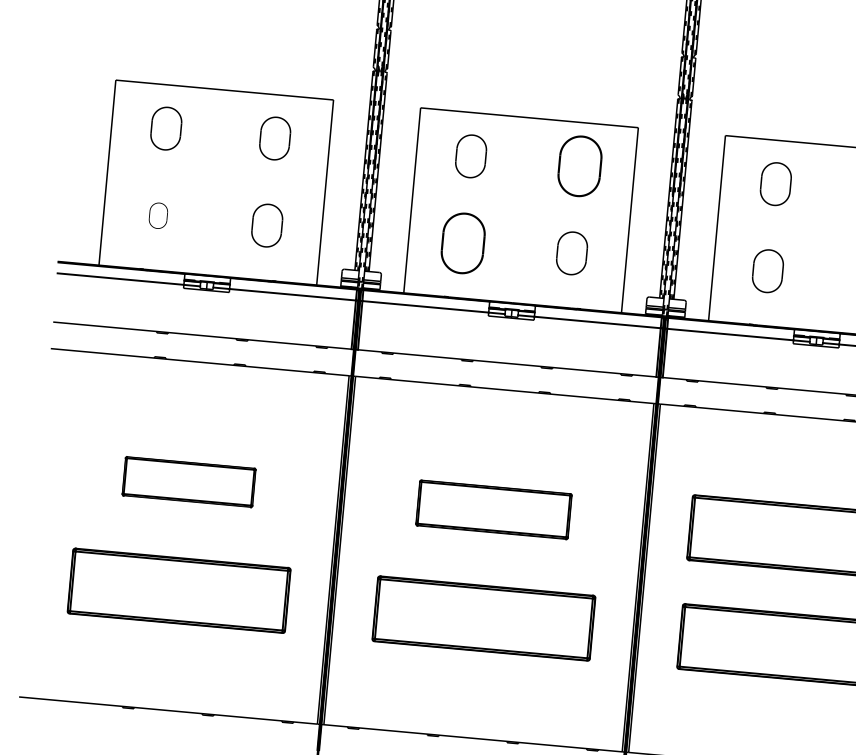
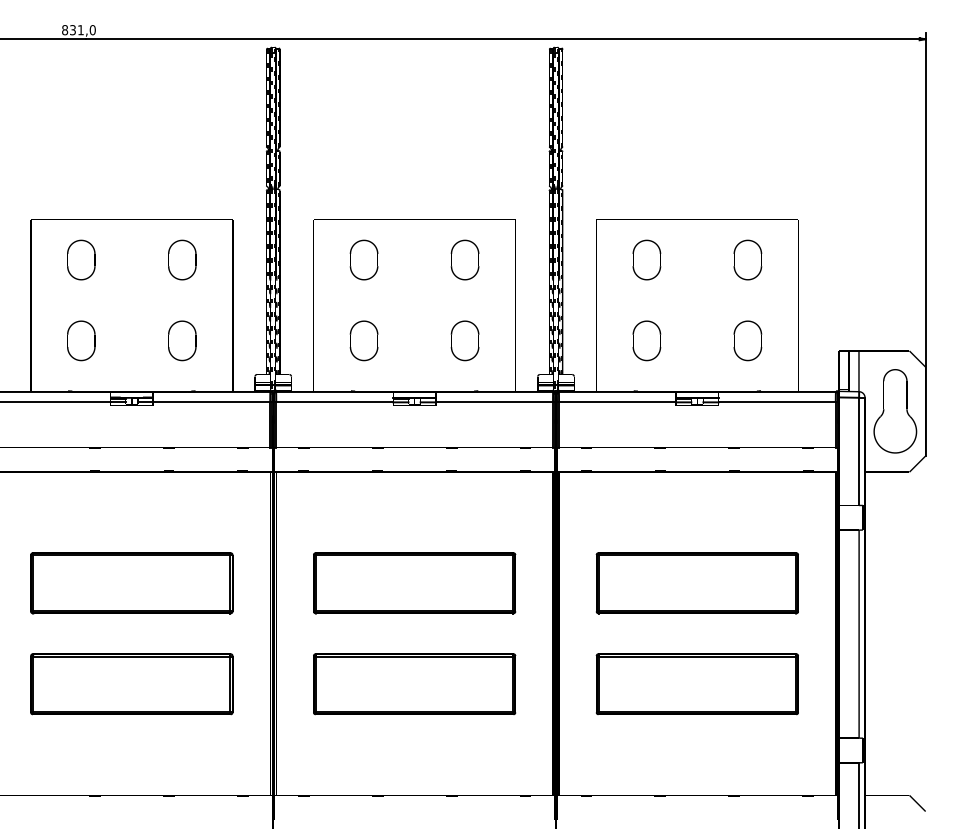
part: (579, 165) -> (464, 259), size x0.71
part: (158, 215) -> (81, 340), size x1.67
part: (462, 243) -> (363, 340), size x0.71
part: (188, 482) -> (131, 583), size x1.67
part: (493, 509) -> (414, 583), size x1.43

